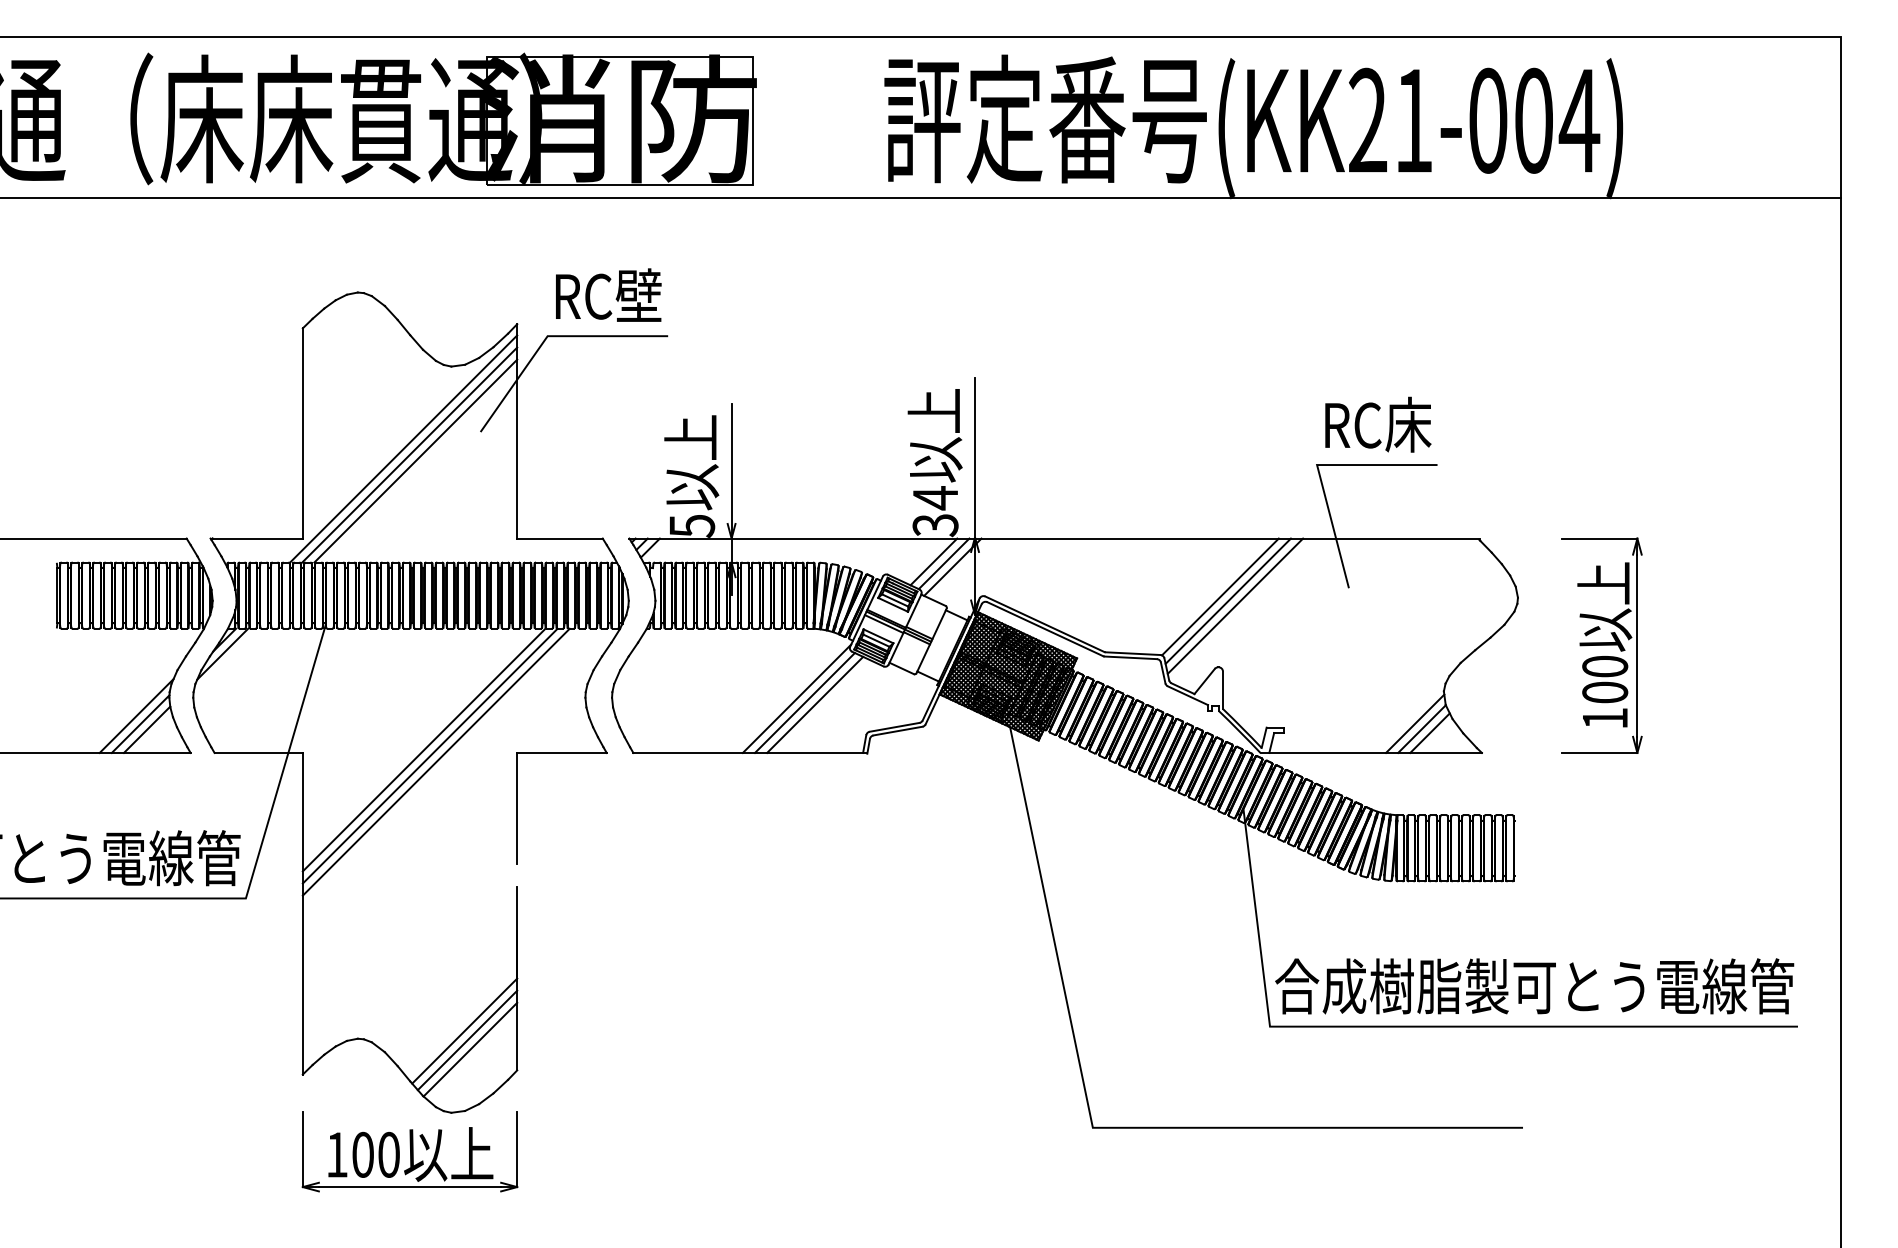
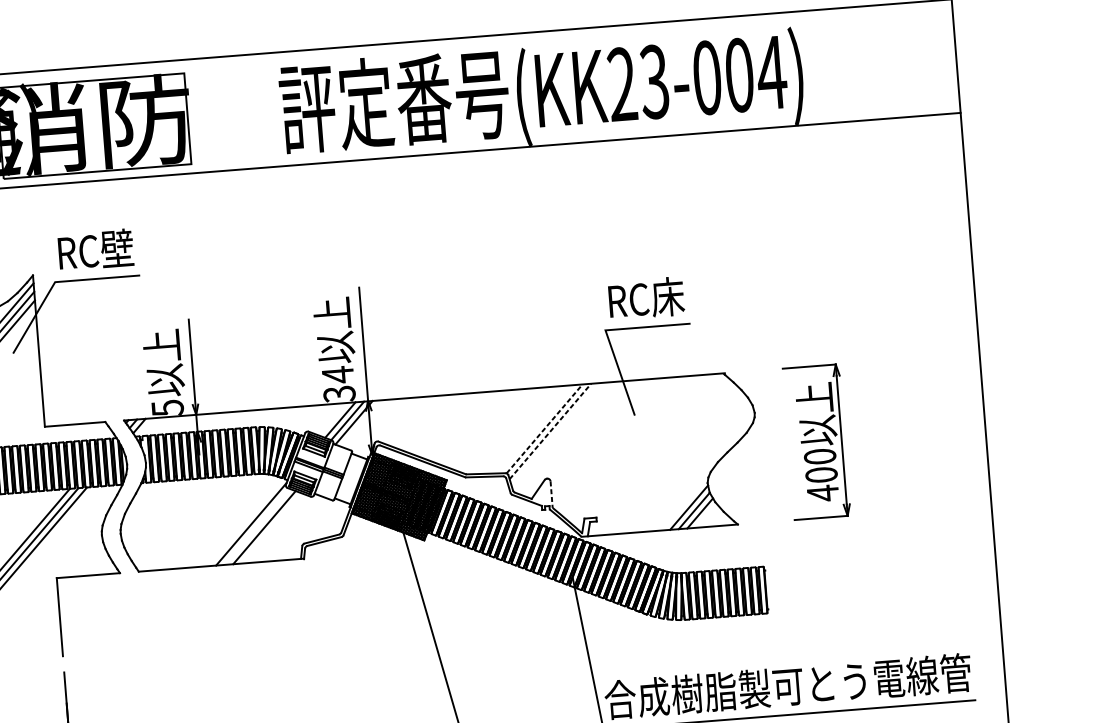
text: (1412, 120) -> (653, 81), (KK21-004) -> (KK23-004)
line: (1220, 596) -> (544, 428), solid -> dashed
line: (1228, 601) -> (550, 431), solid -> dashed
line: (1235, 605) -> (555, 434), removed
line: (1223, 690) -> (551, 494), solid -> dashed
line: (804, 702) -> (256, 526), removed
text: (1605, 718) -> (823, 493), 100 -> 400

